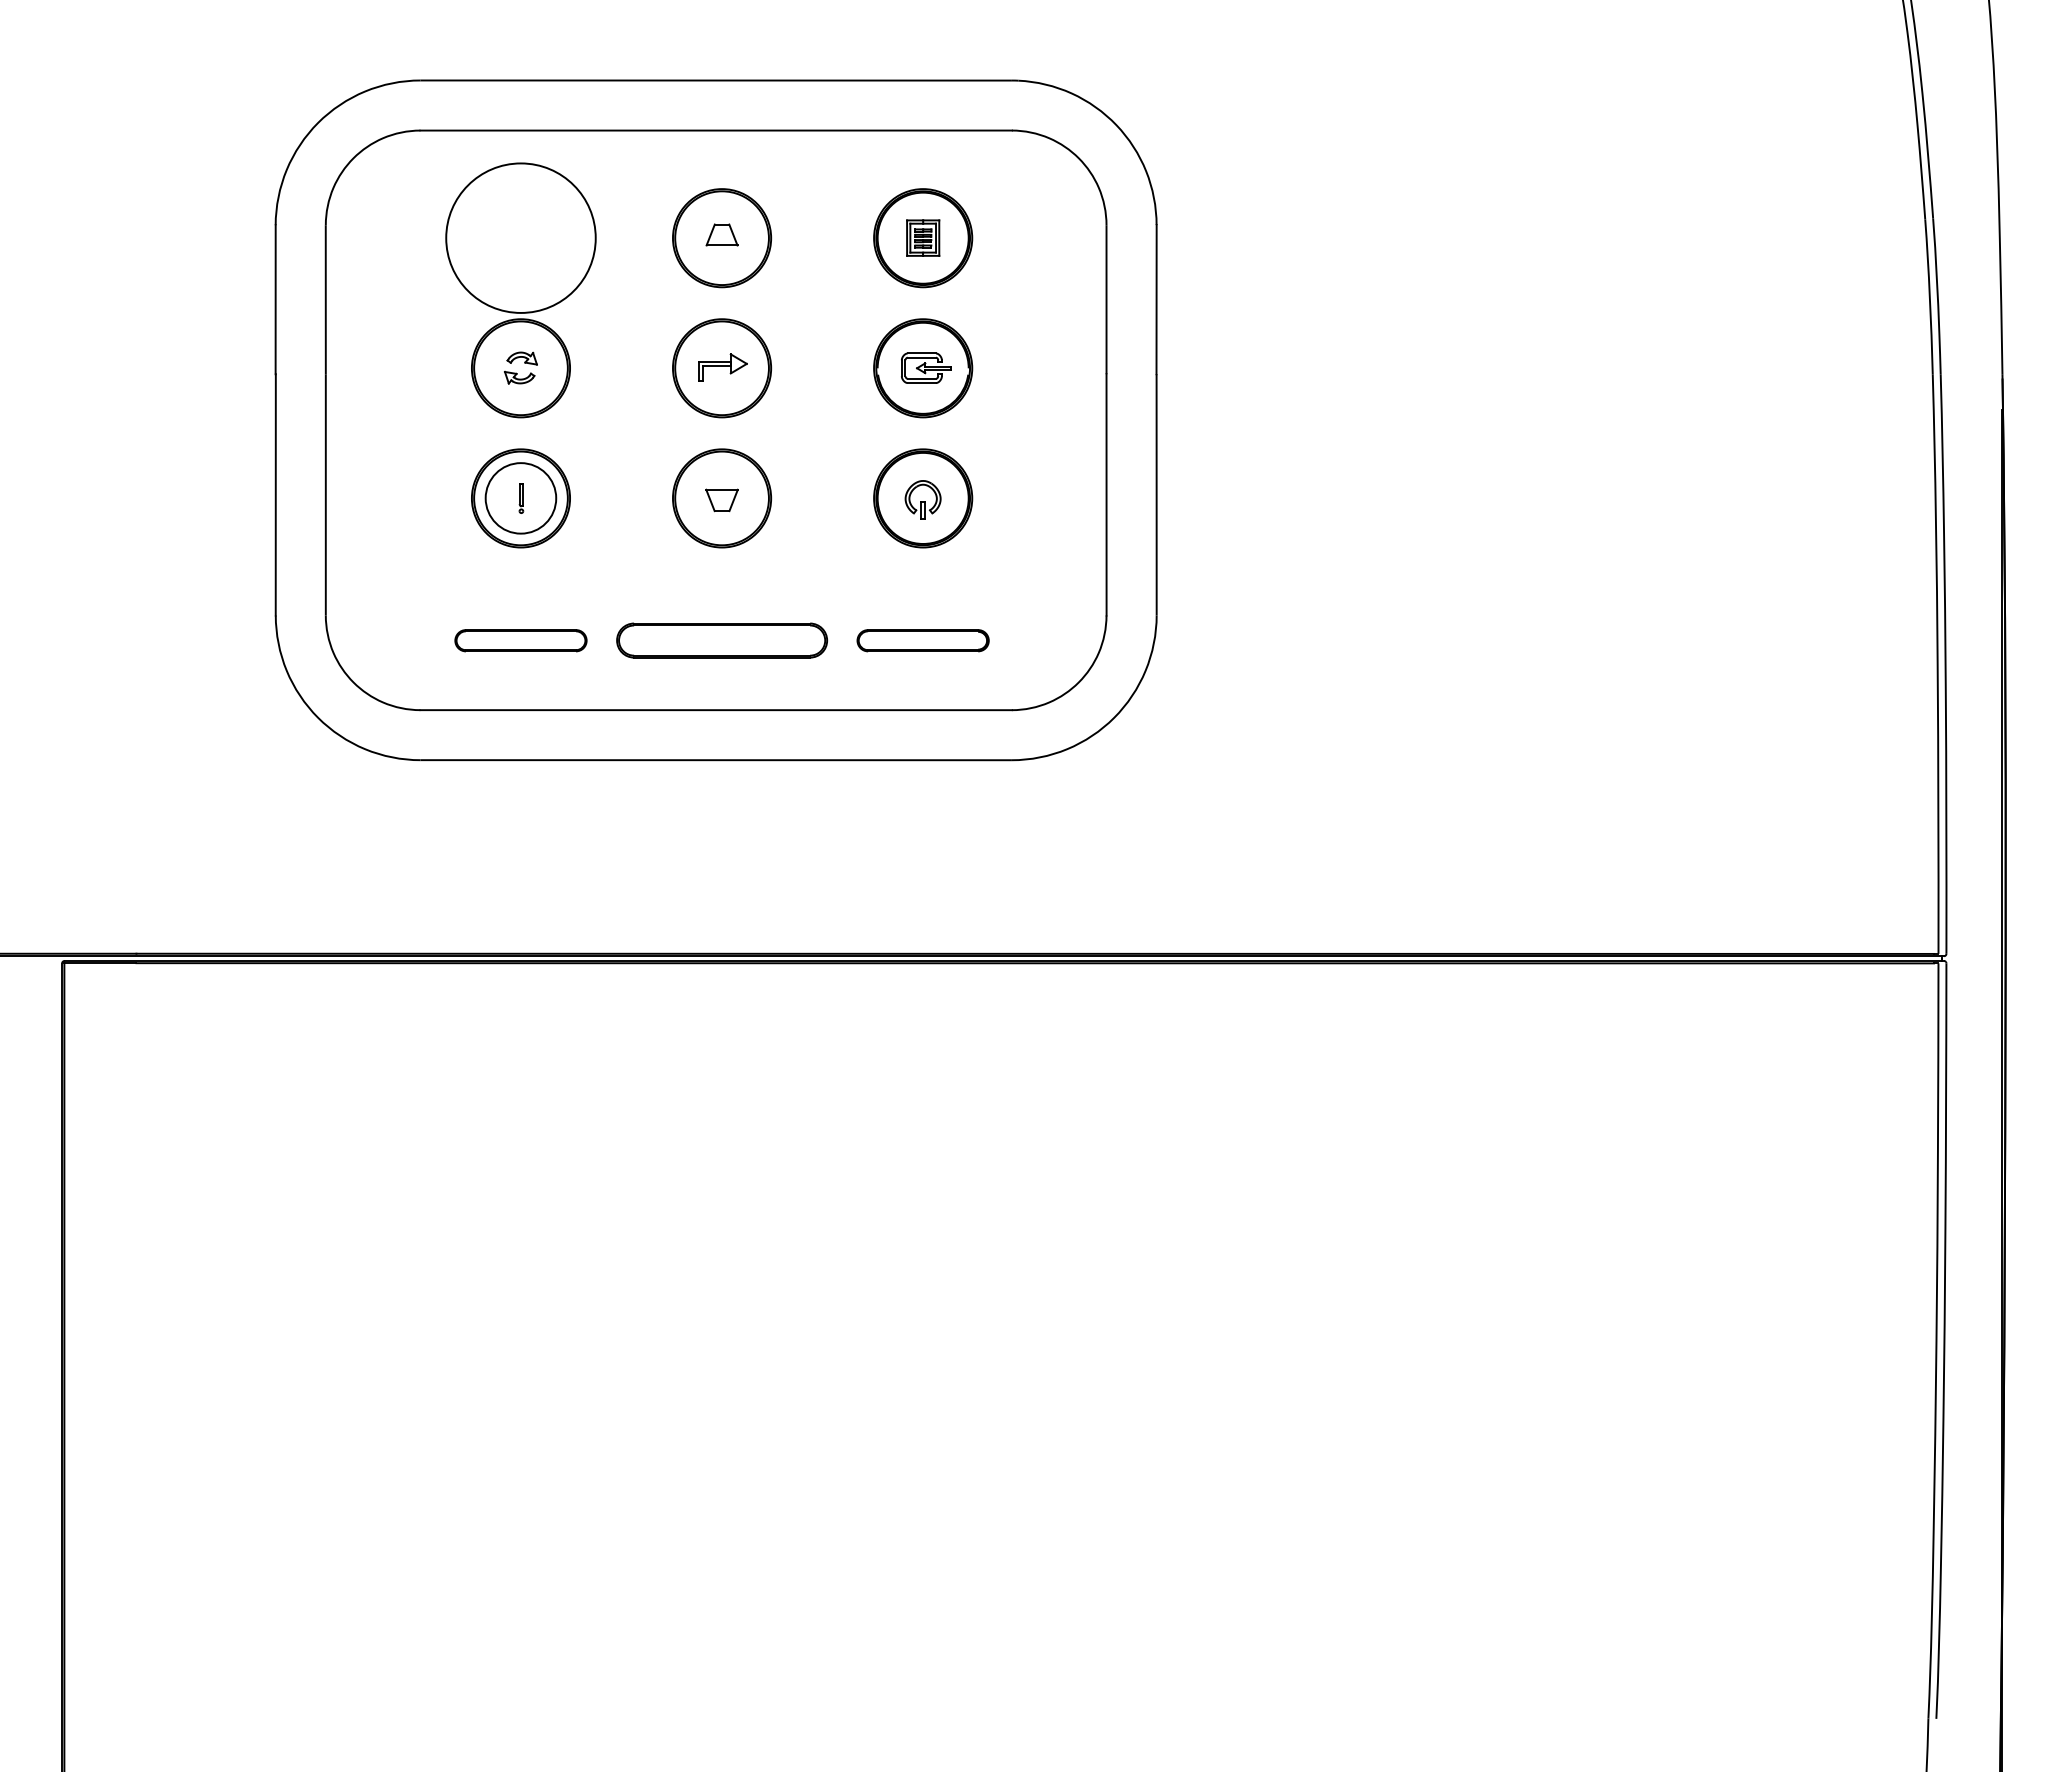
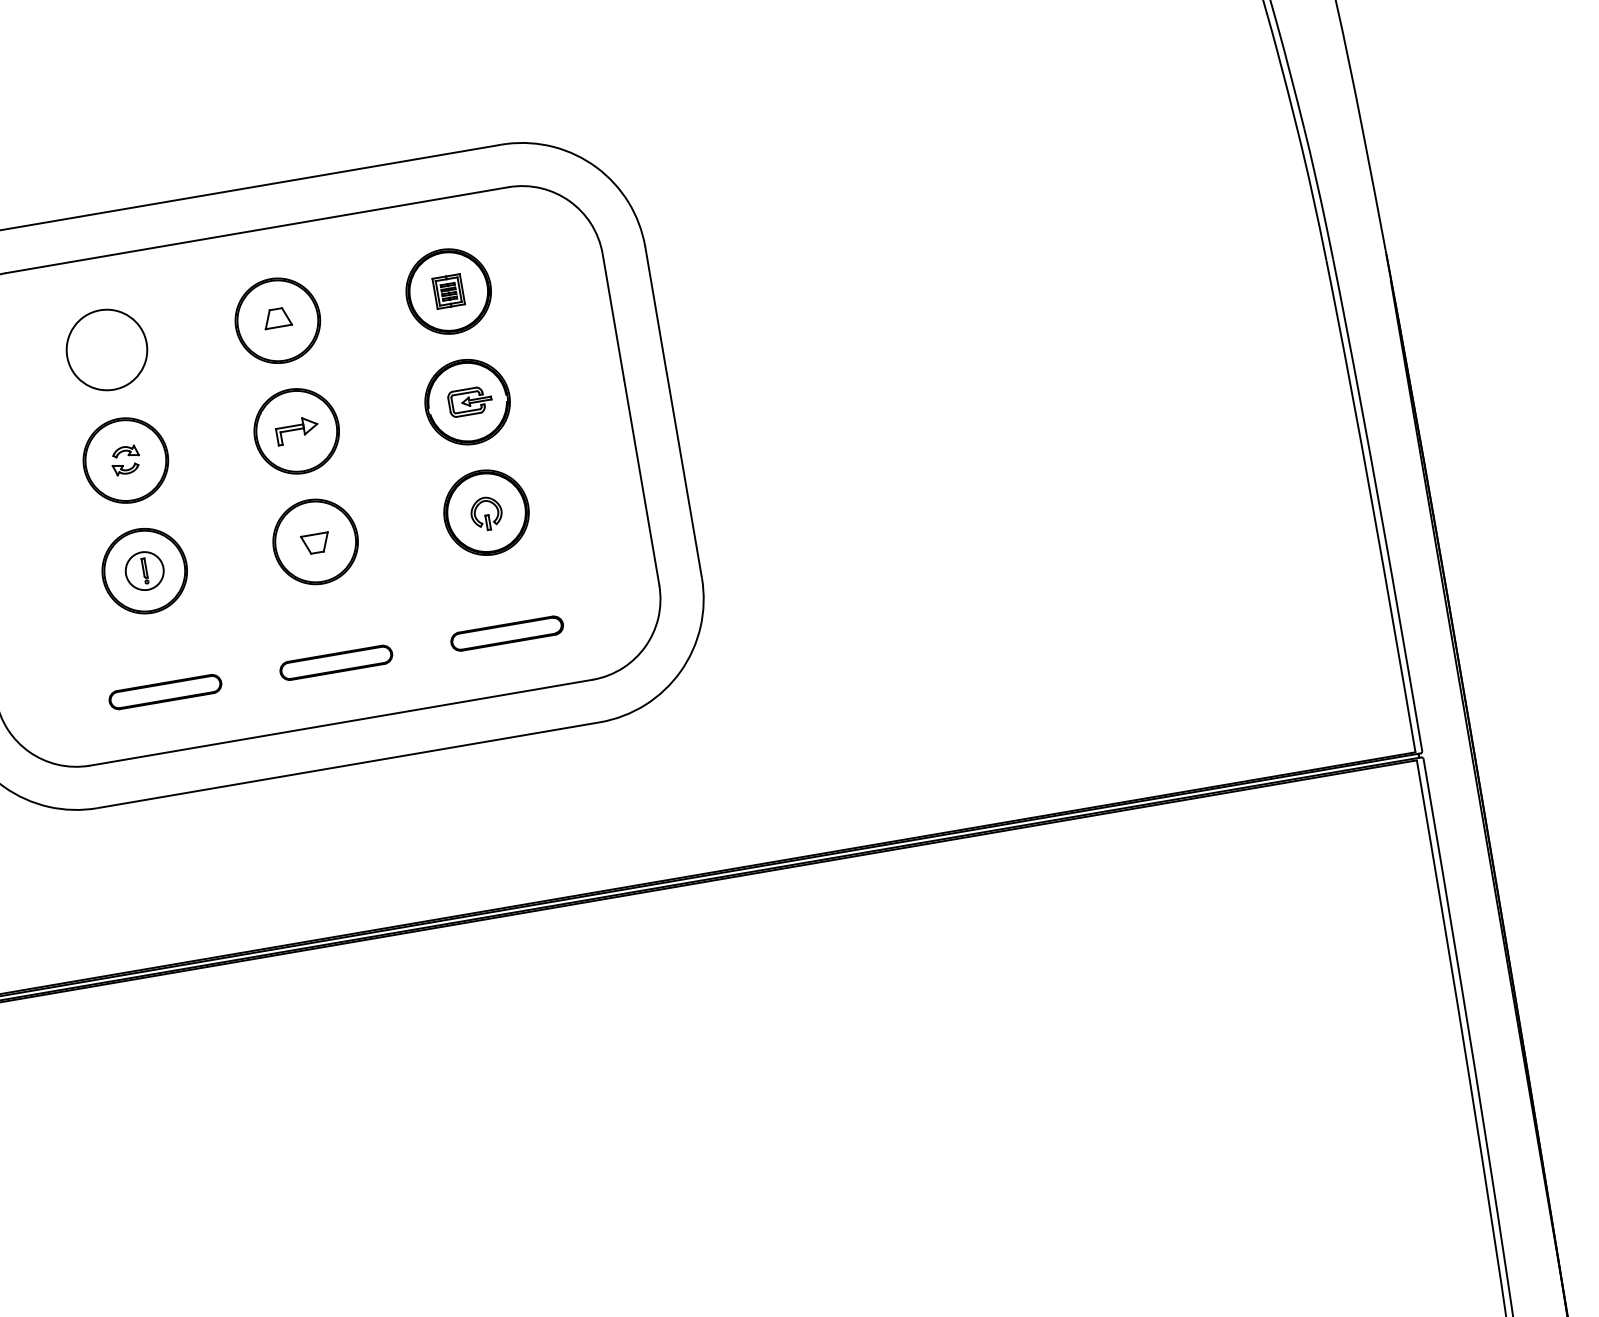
circle: (520, 237) -> (106, 349), size x0.62
circle: (520, 498) -> (144, 571), size x0.62
part: (721, 640) -> (335, 662), size x0.62

